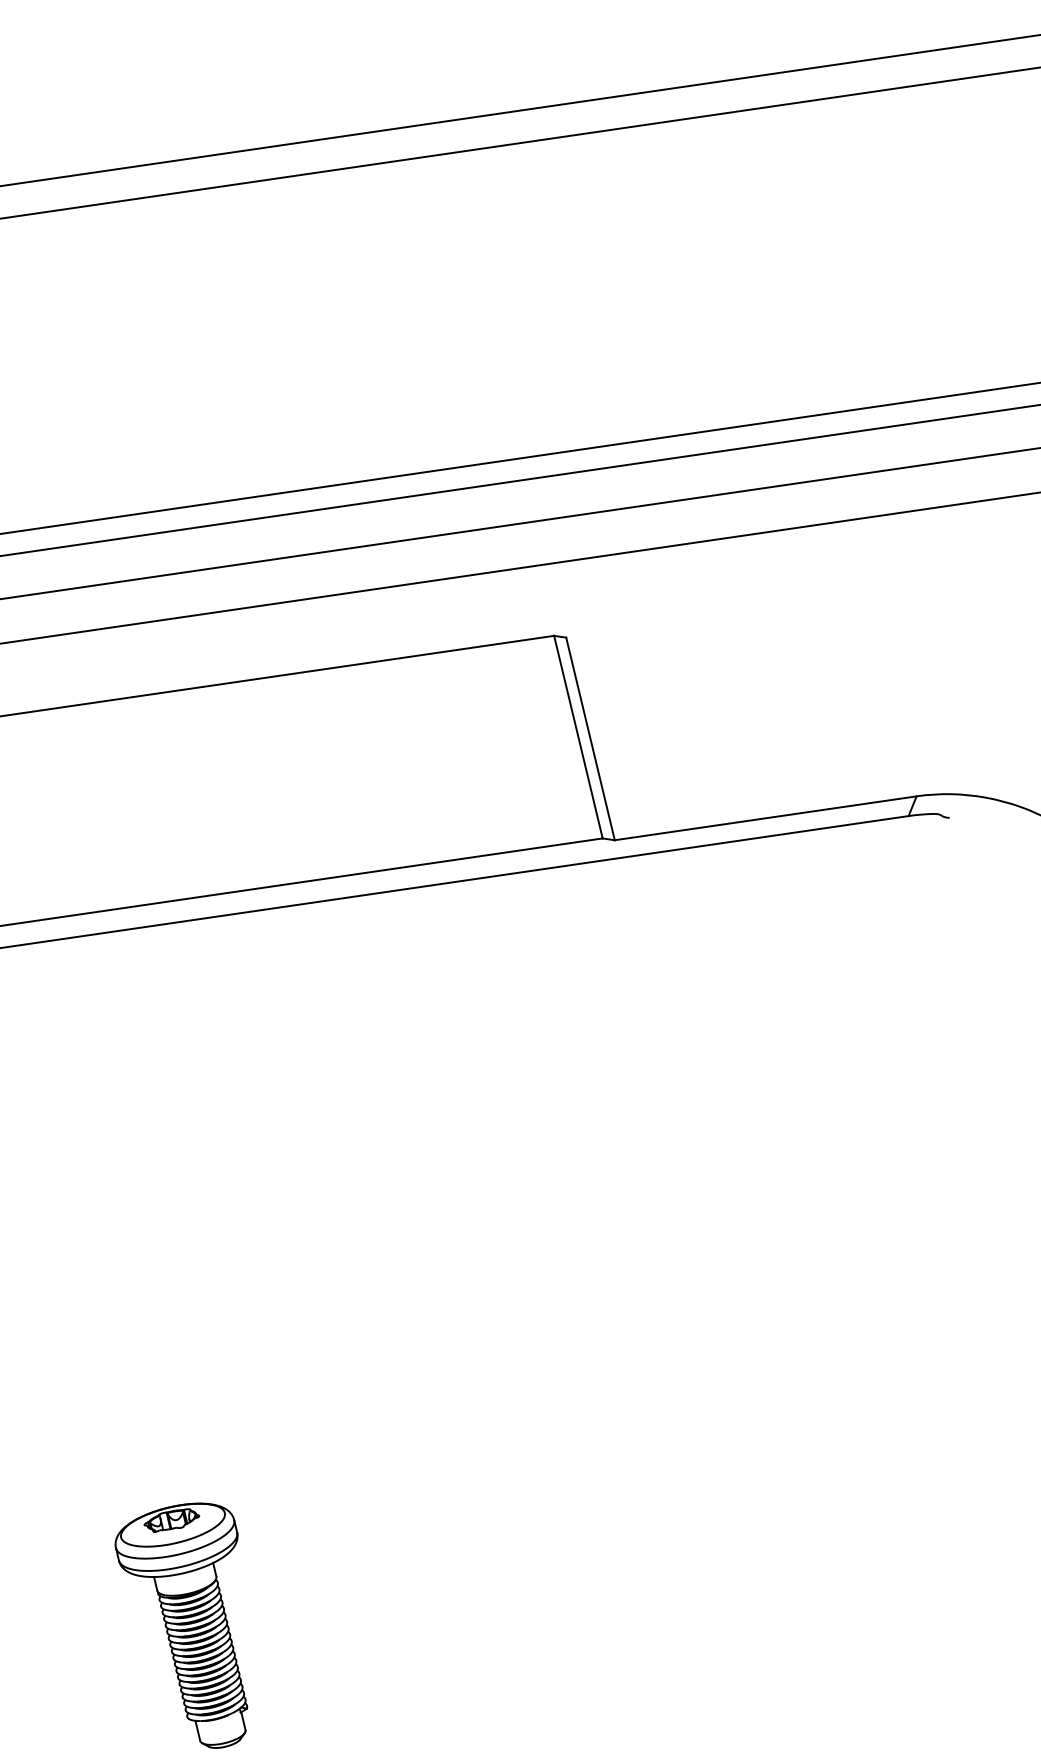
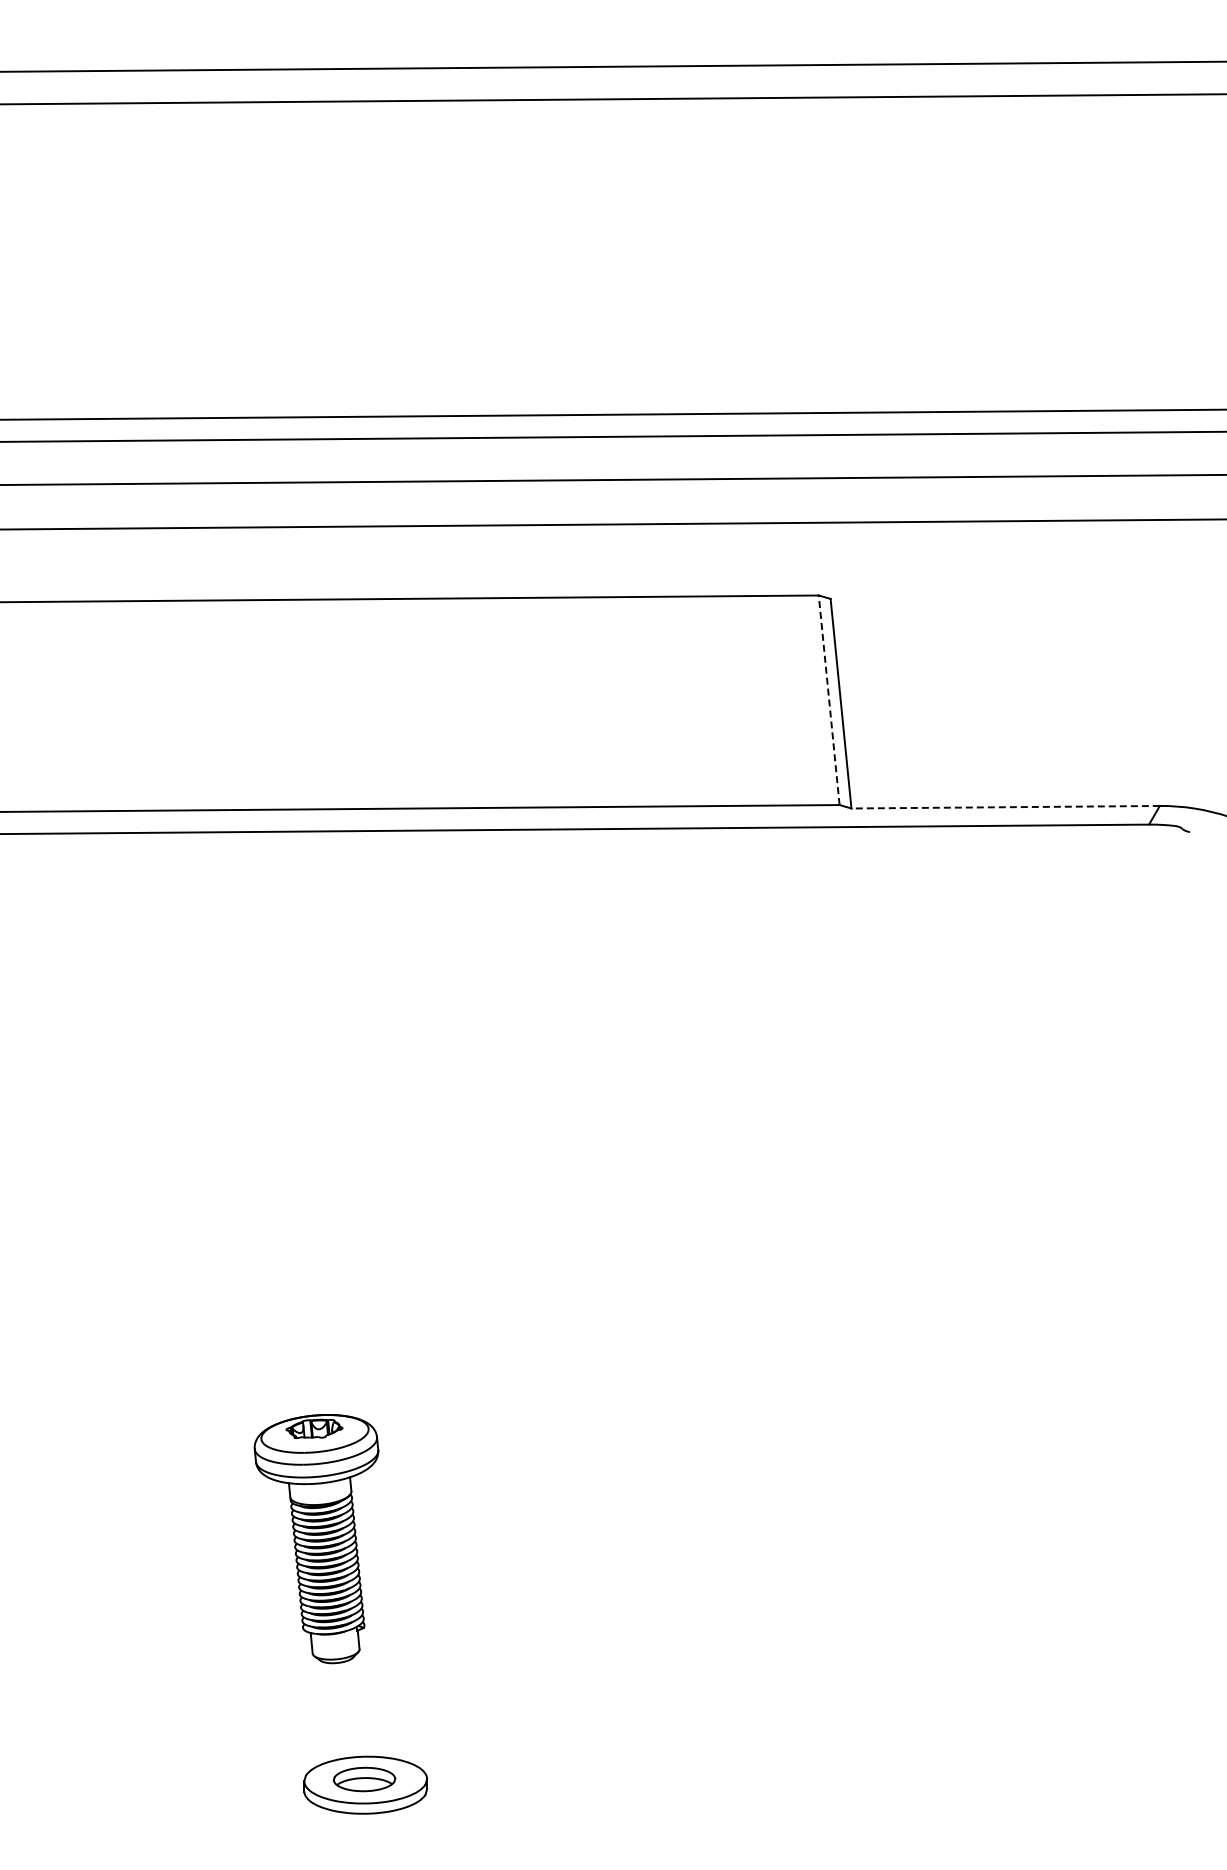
line: (578, 736) -> (829, 699), solid -> dashed
line: (765, 818) -> (1005, 807), solid -> dashed

